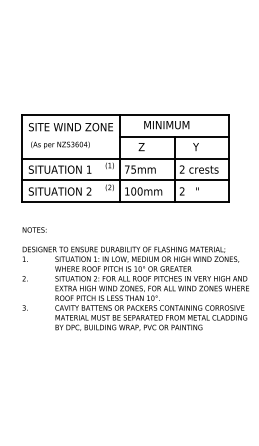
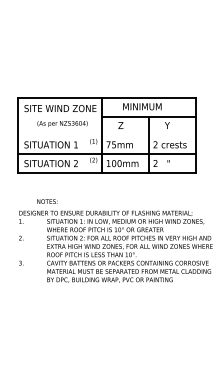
text: (60, 144) -> (62, 123), moved
line: (125, 158) -> (107, 135), removed
text: (34, 229) -> (47, 201), moved

